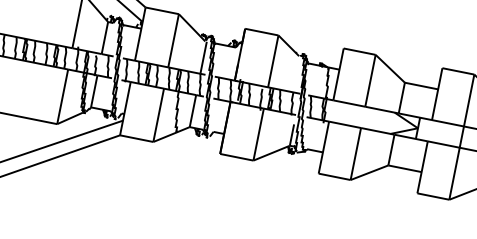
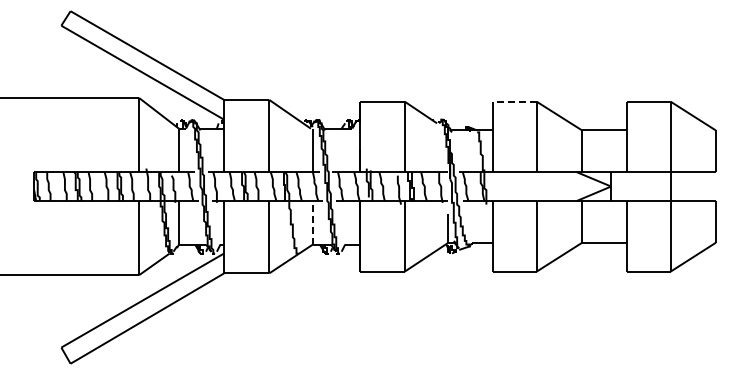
line: (360, 51) -> (515, 101), solid -> dashed
line: (192, 110) -> (312, 222), solid -> dashed

